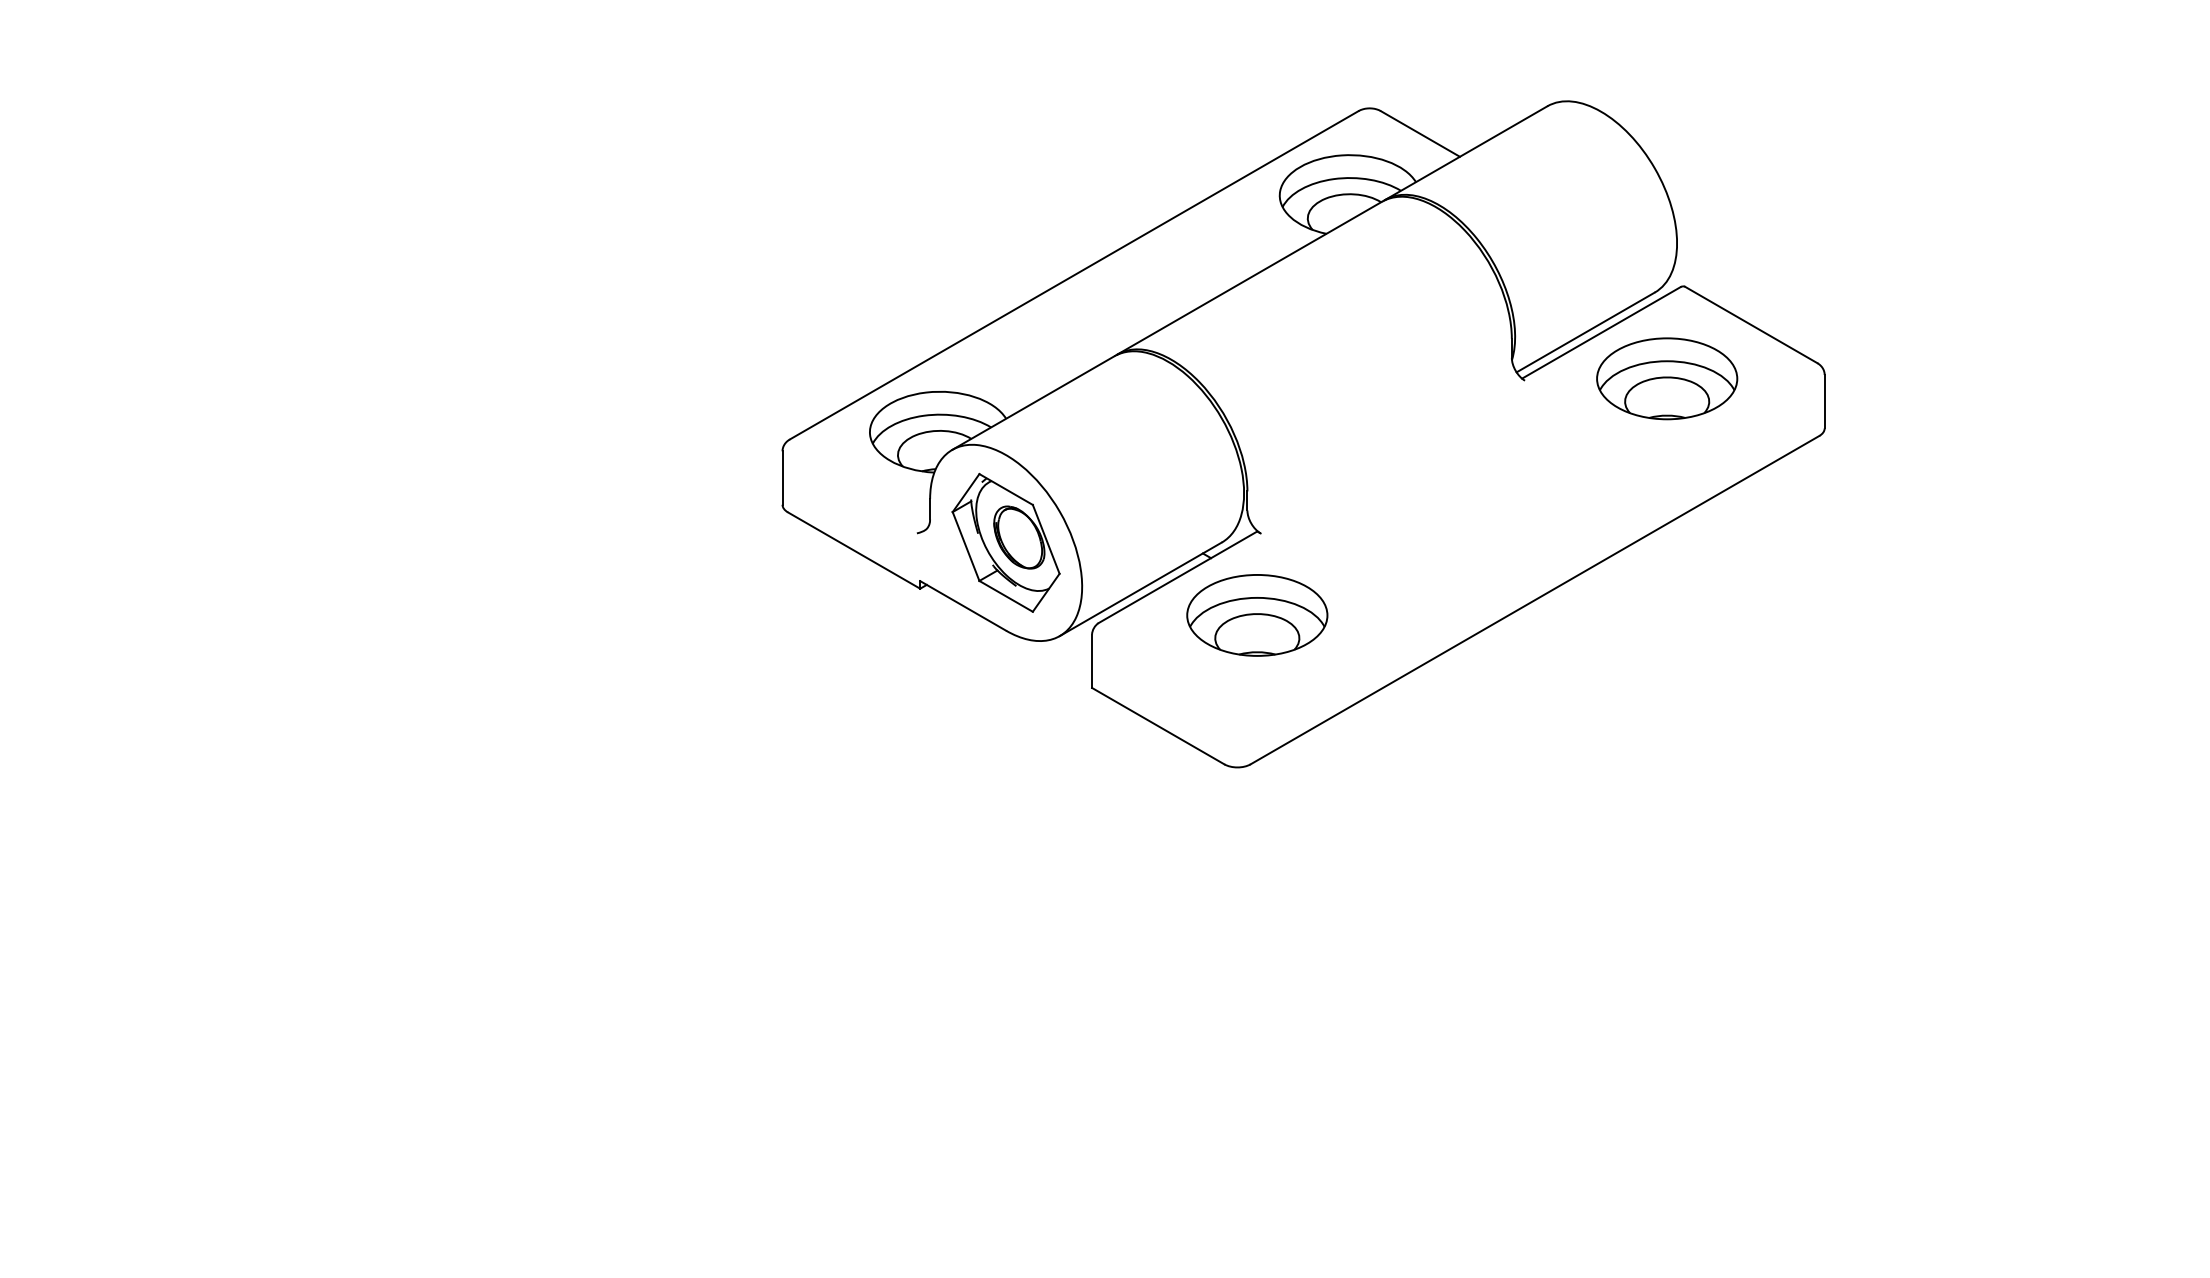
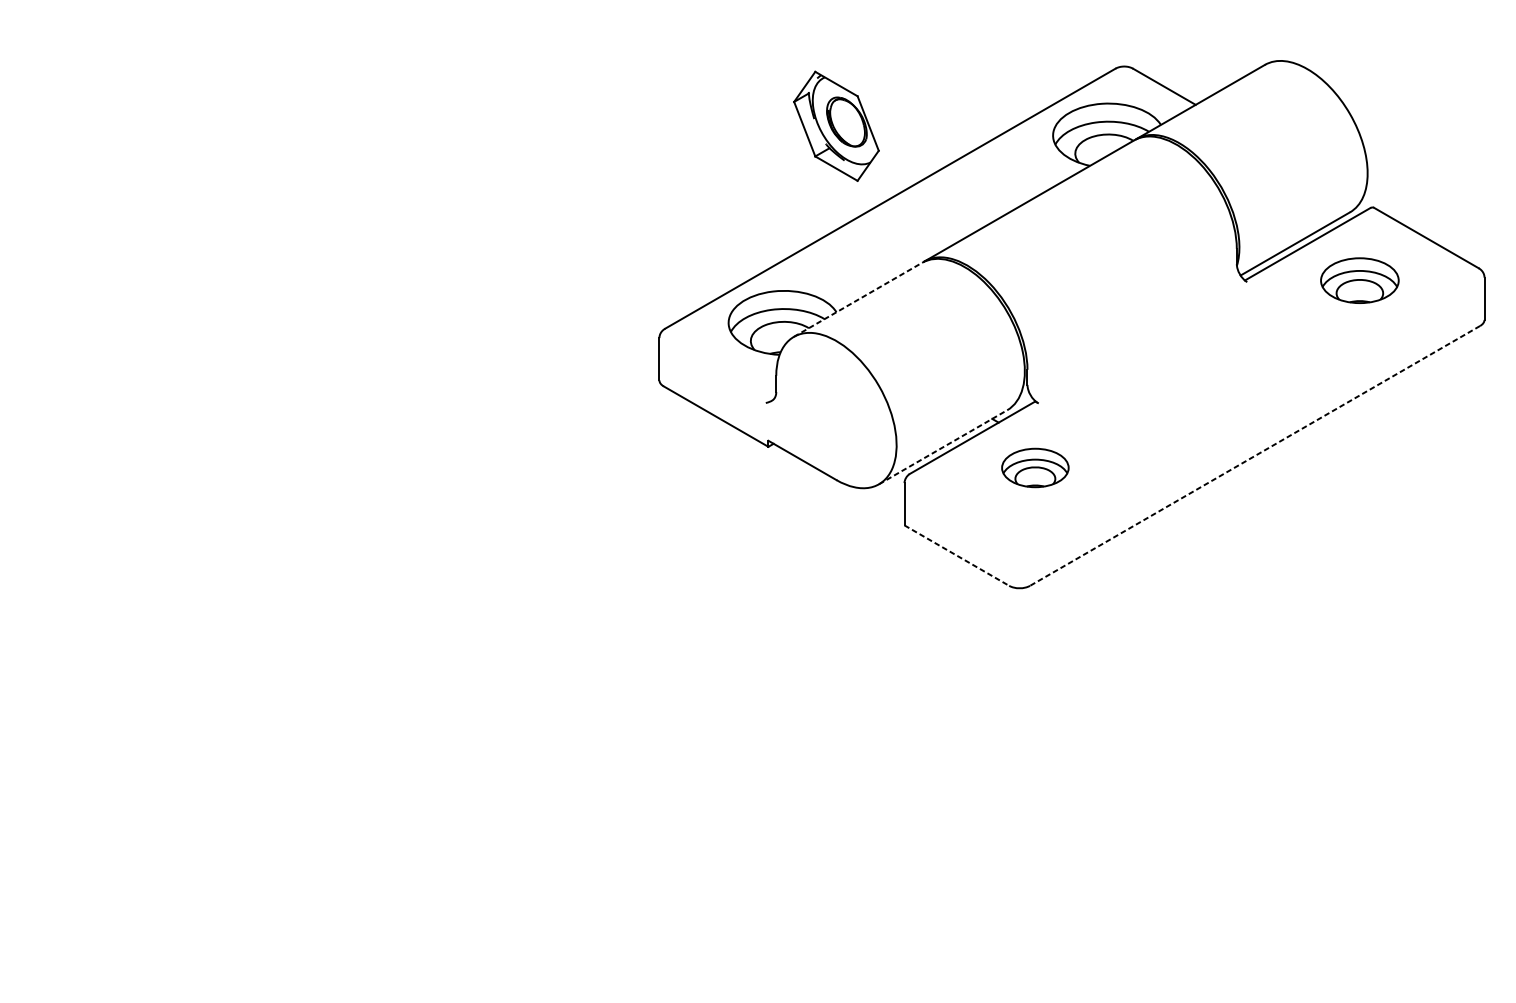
part: (1667, 378) -> (1360, 280), size x0.7
line: (1033, 403) -> (858, 300), solid -> dashed
part: (1005, 542) -> (835, 126), moved
line: (1140, 589) -> (942, 447), solid -> dashed
line: (1534, 600) -> (1254, 456), solid -> dashed
part: (1257, 615) -> (1035, 468), size x0.6
line: (1158, 726) -> (957, 555), solid -> dashed

